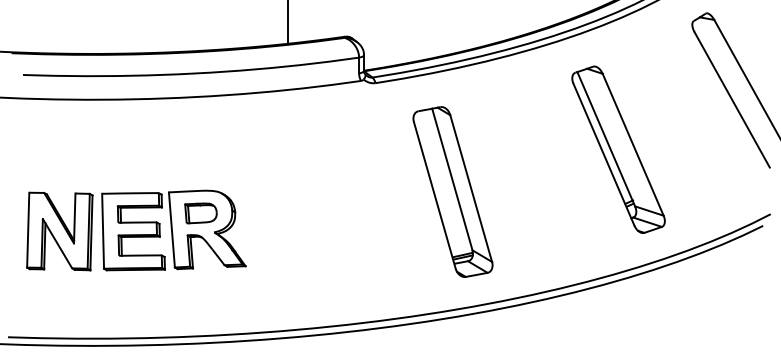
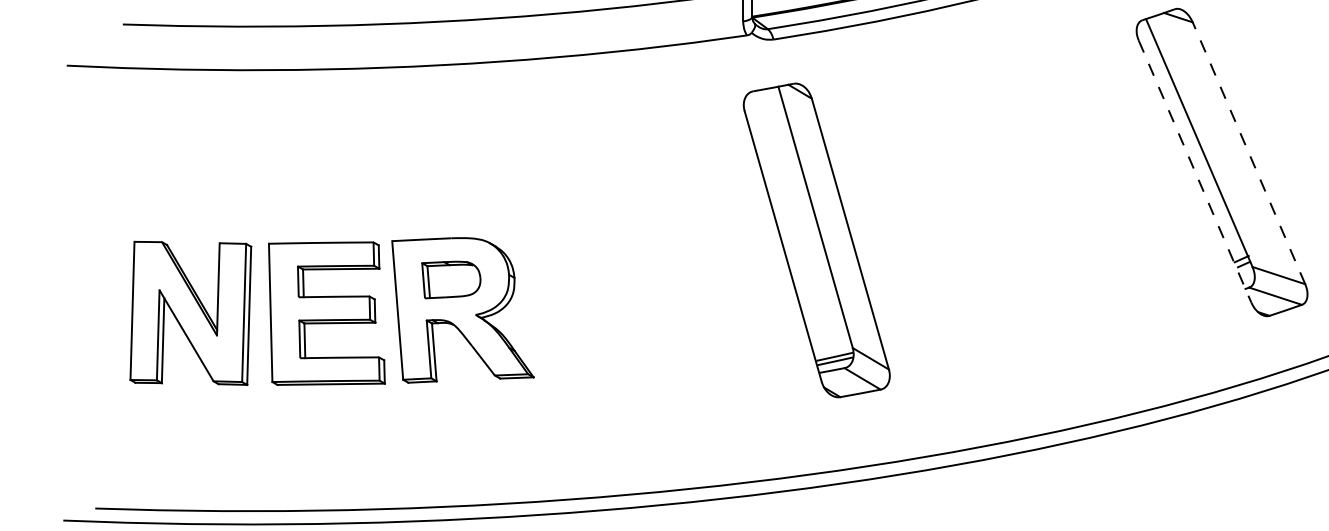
line: (632, 144) -> (1247, 152), solid -> dashed
line: (604, 155) -> (1196, 173), solid -> dashed
part: (452, 191) -> (815, 239), moved

